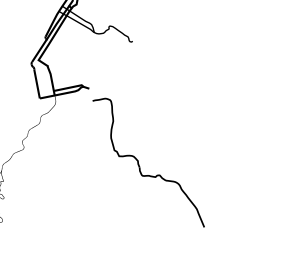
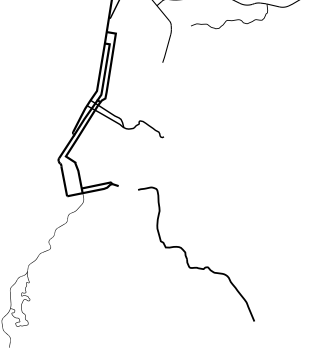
part: (140, 165) -> (187, 257), moved

